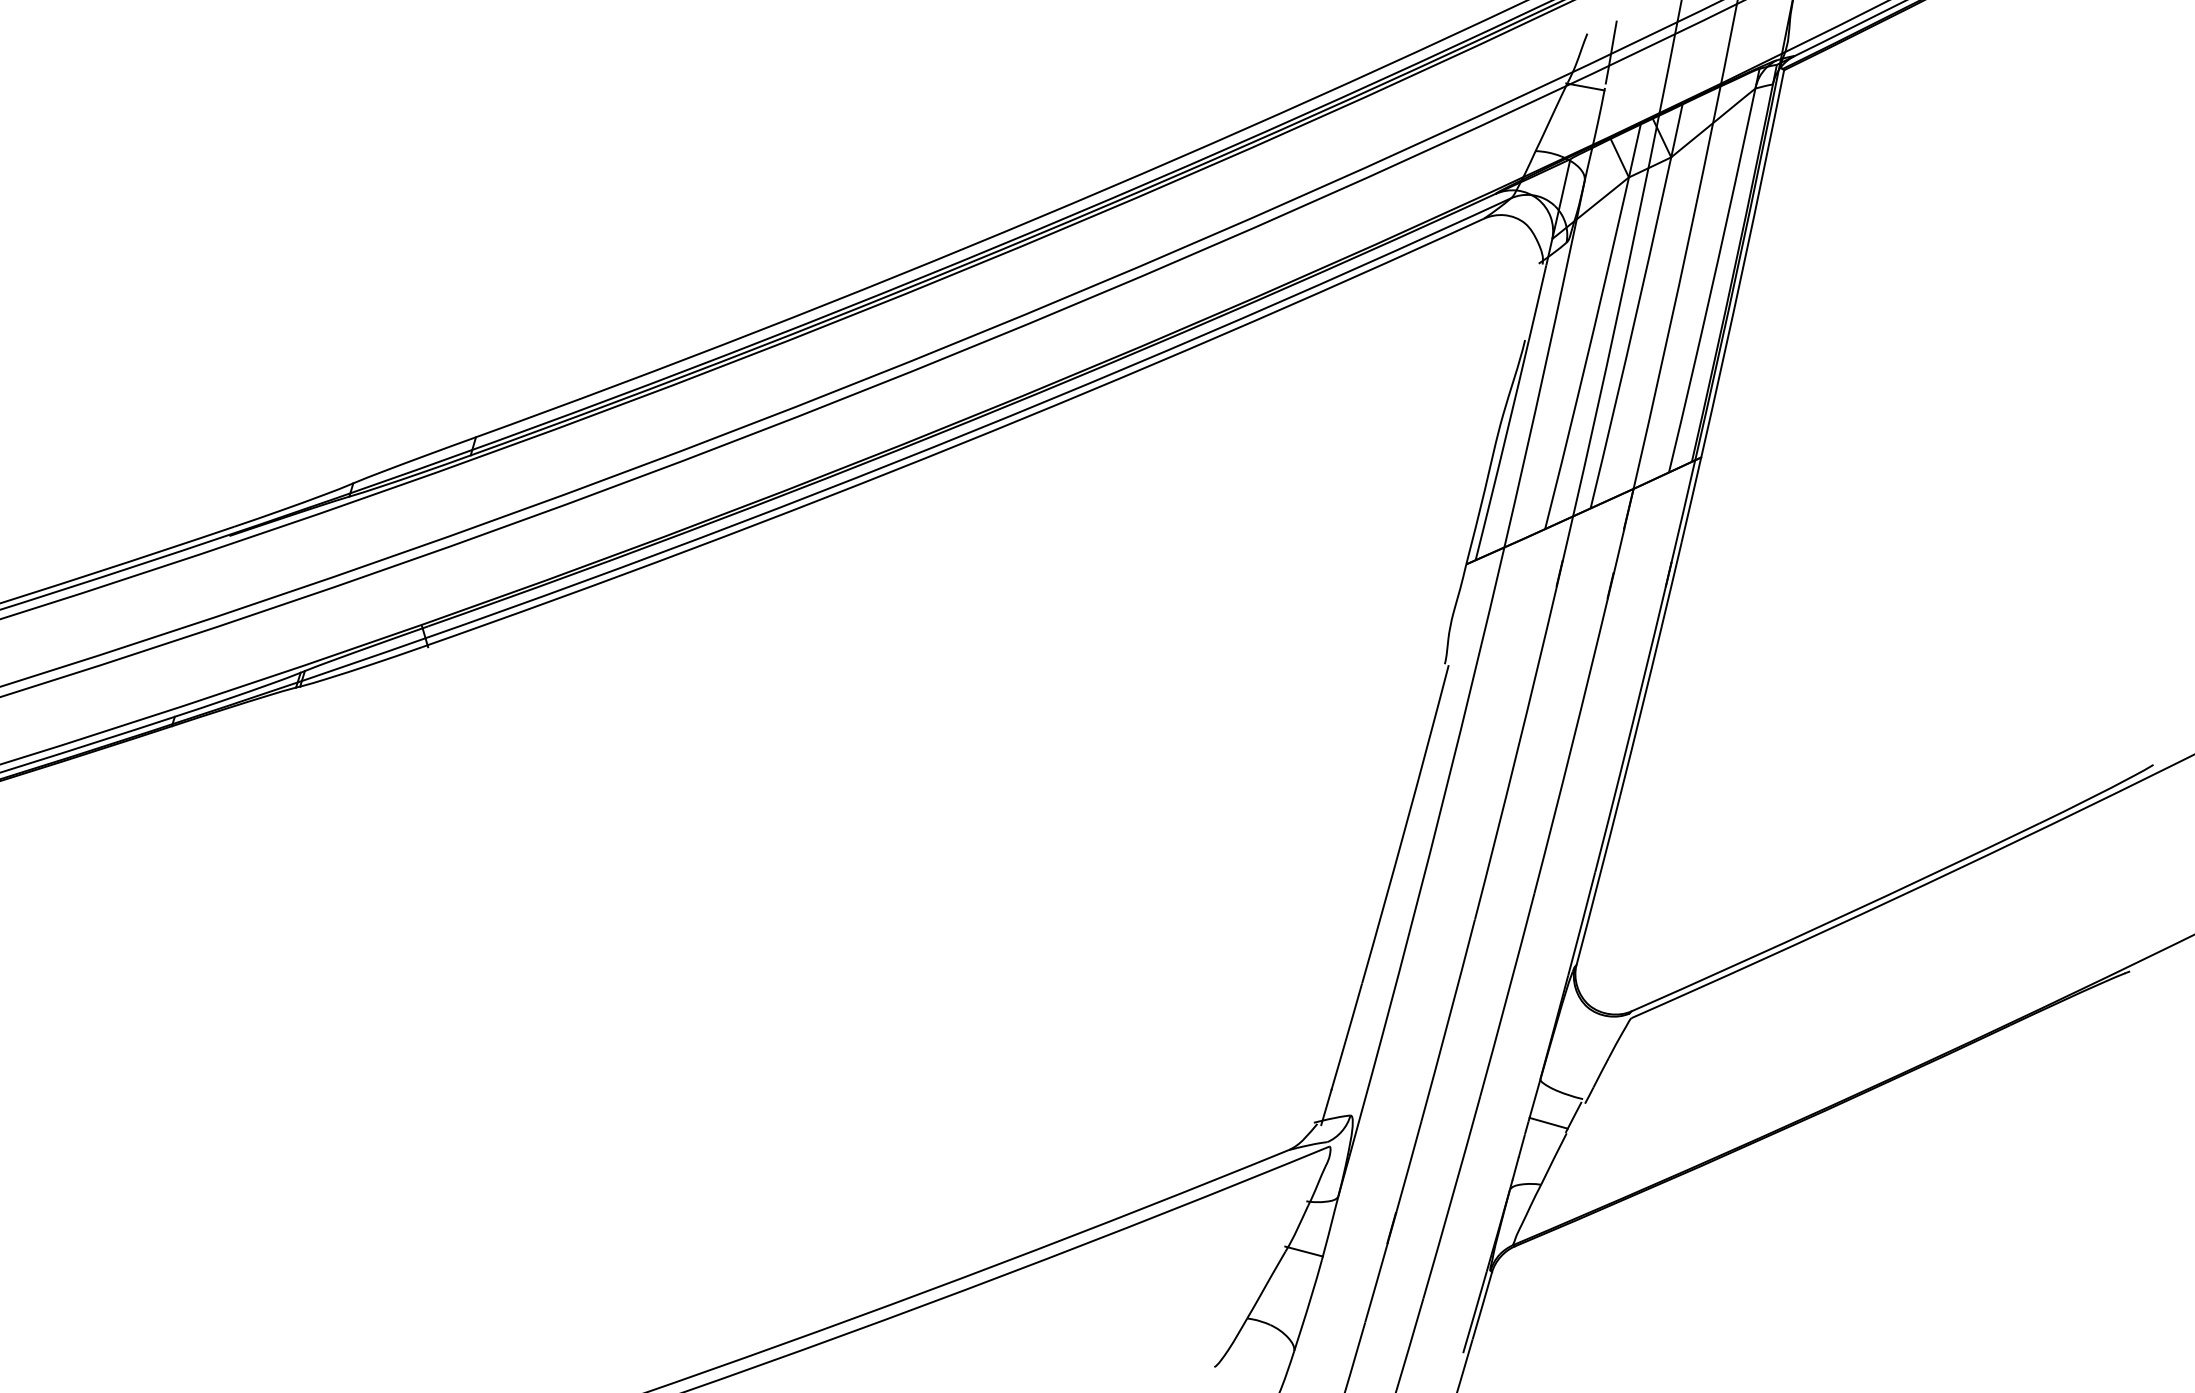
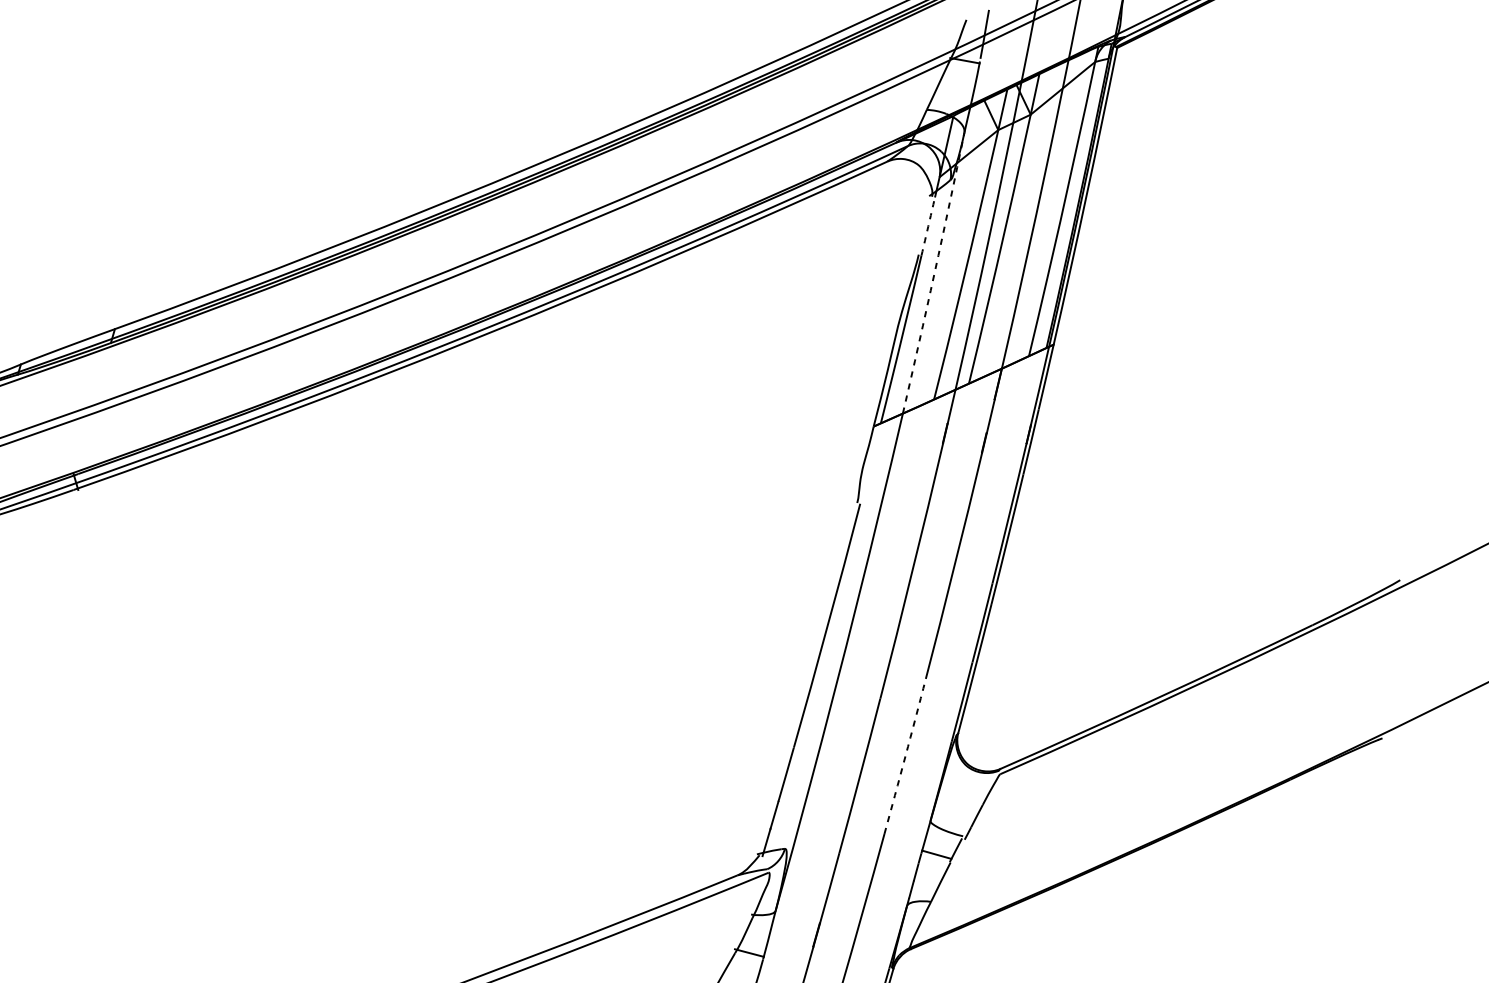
arc: (1537, 303) -> (928, 226), solid -> dashed
arc: (1545, 364) -> (934, 273), solid -> dashed
arc: (1507, 995) -> (905, 756), solid -> dashed

